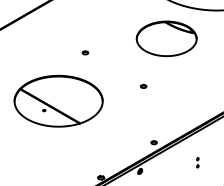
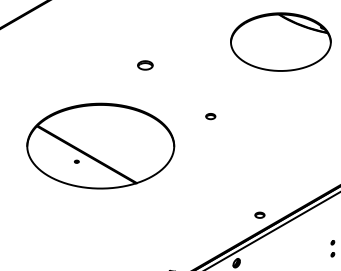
part: (85, 52) -> (145, 64), size x1.6
part: (143, 86) -> (210, 116), moved

